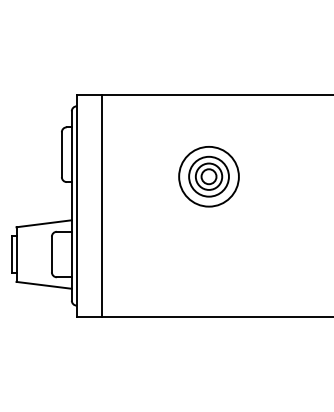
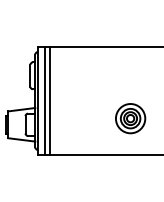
part: (208, 176) -> (130, 118), moved
line: (92, 204) -> (45, 100), added

